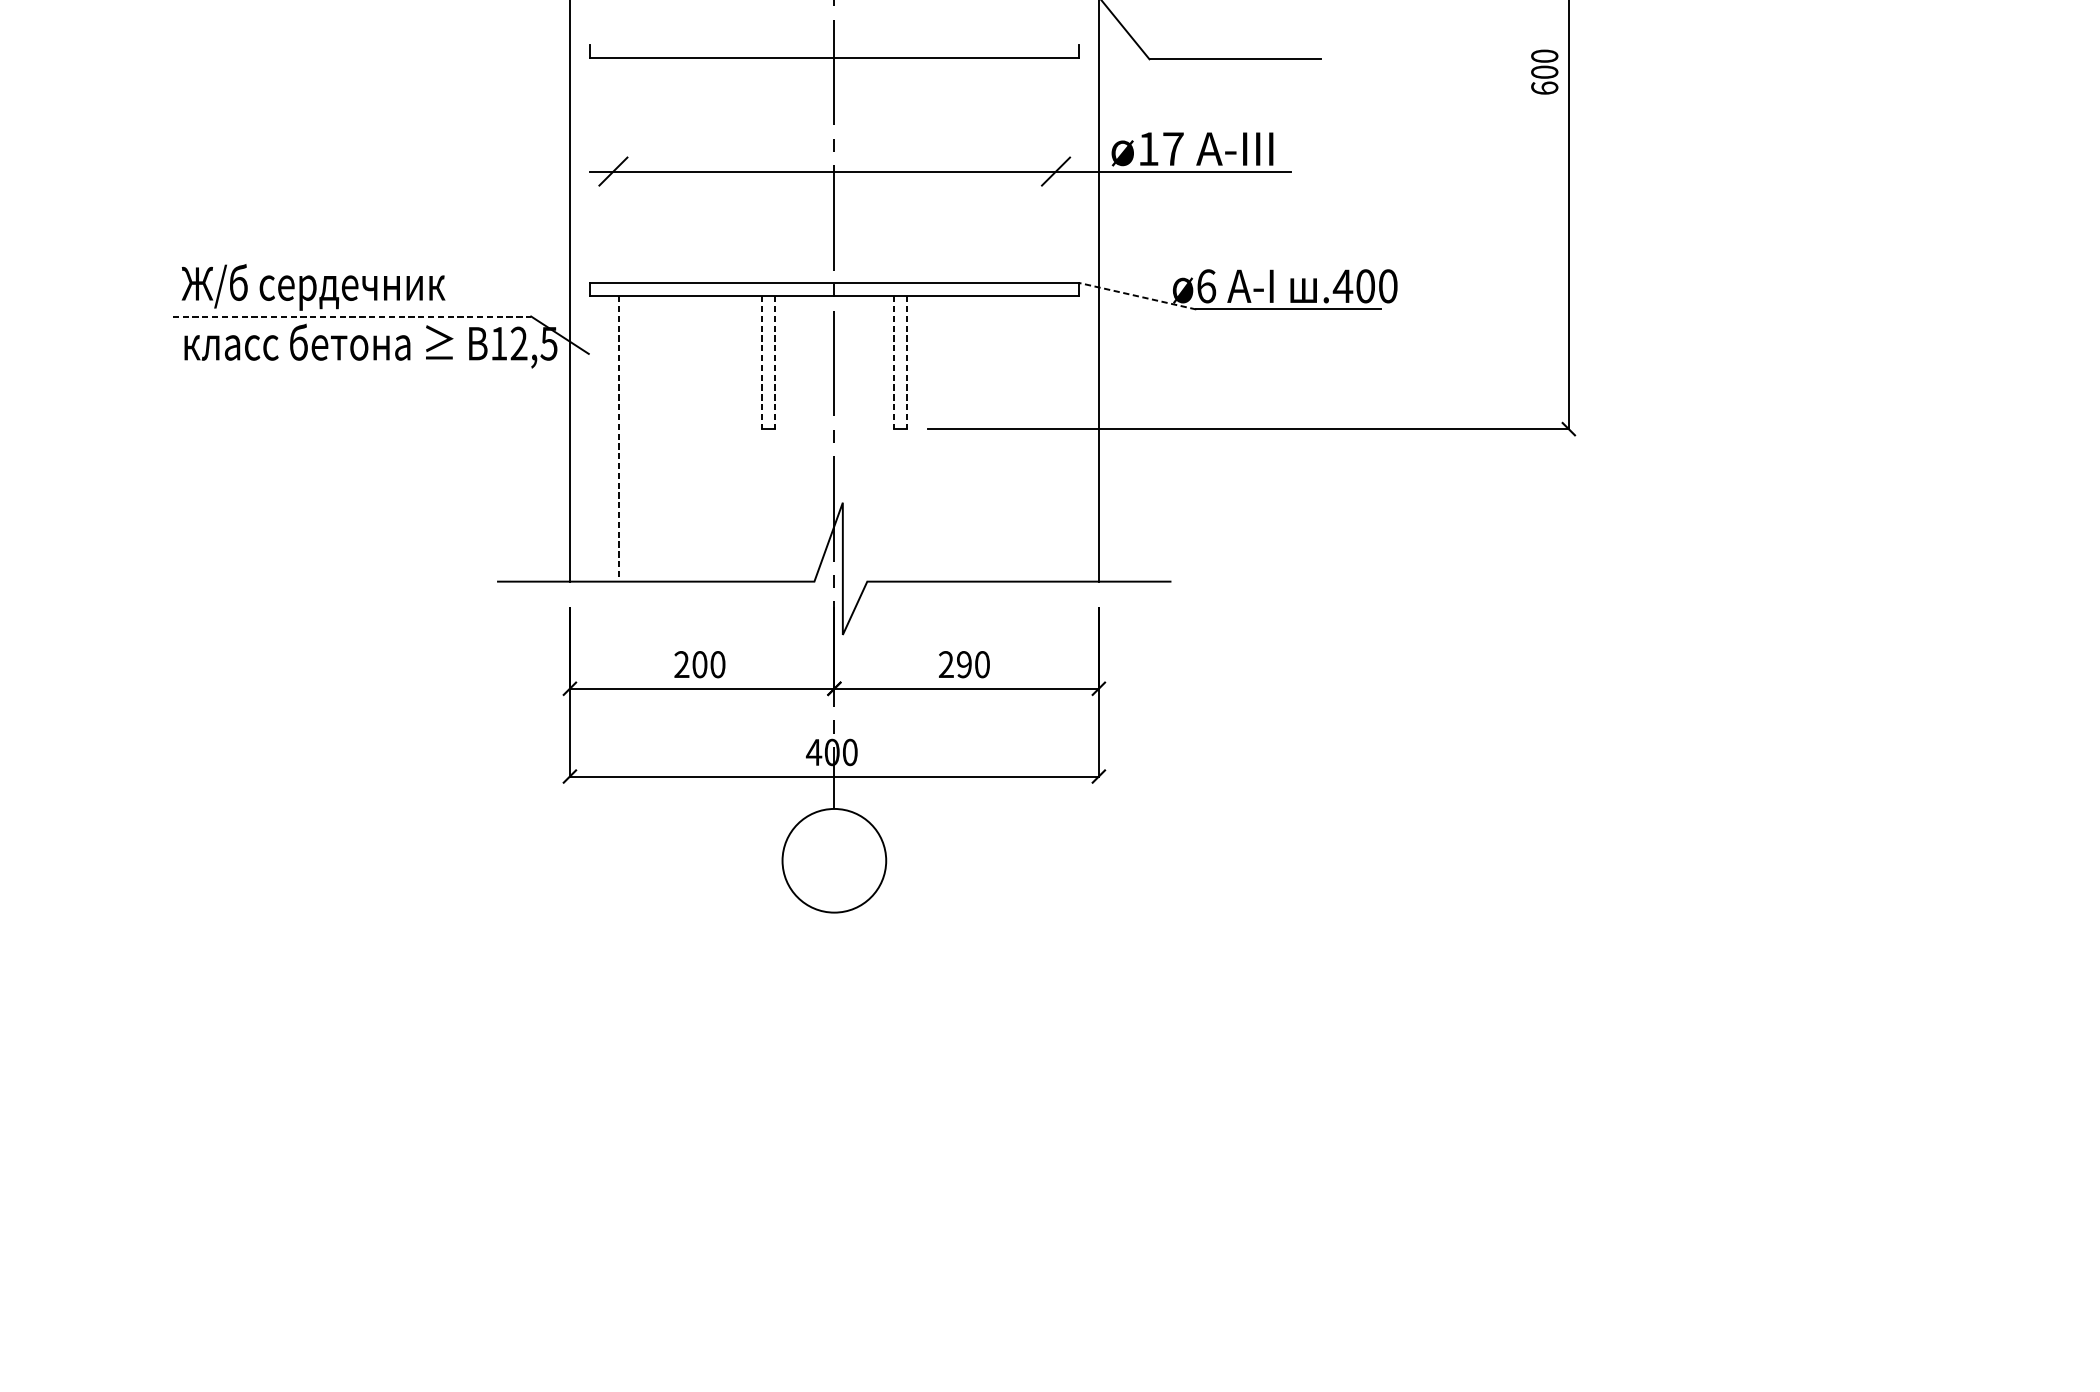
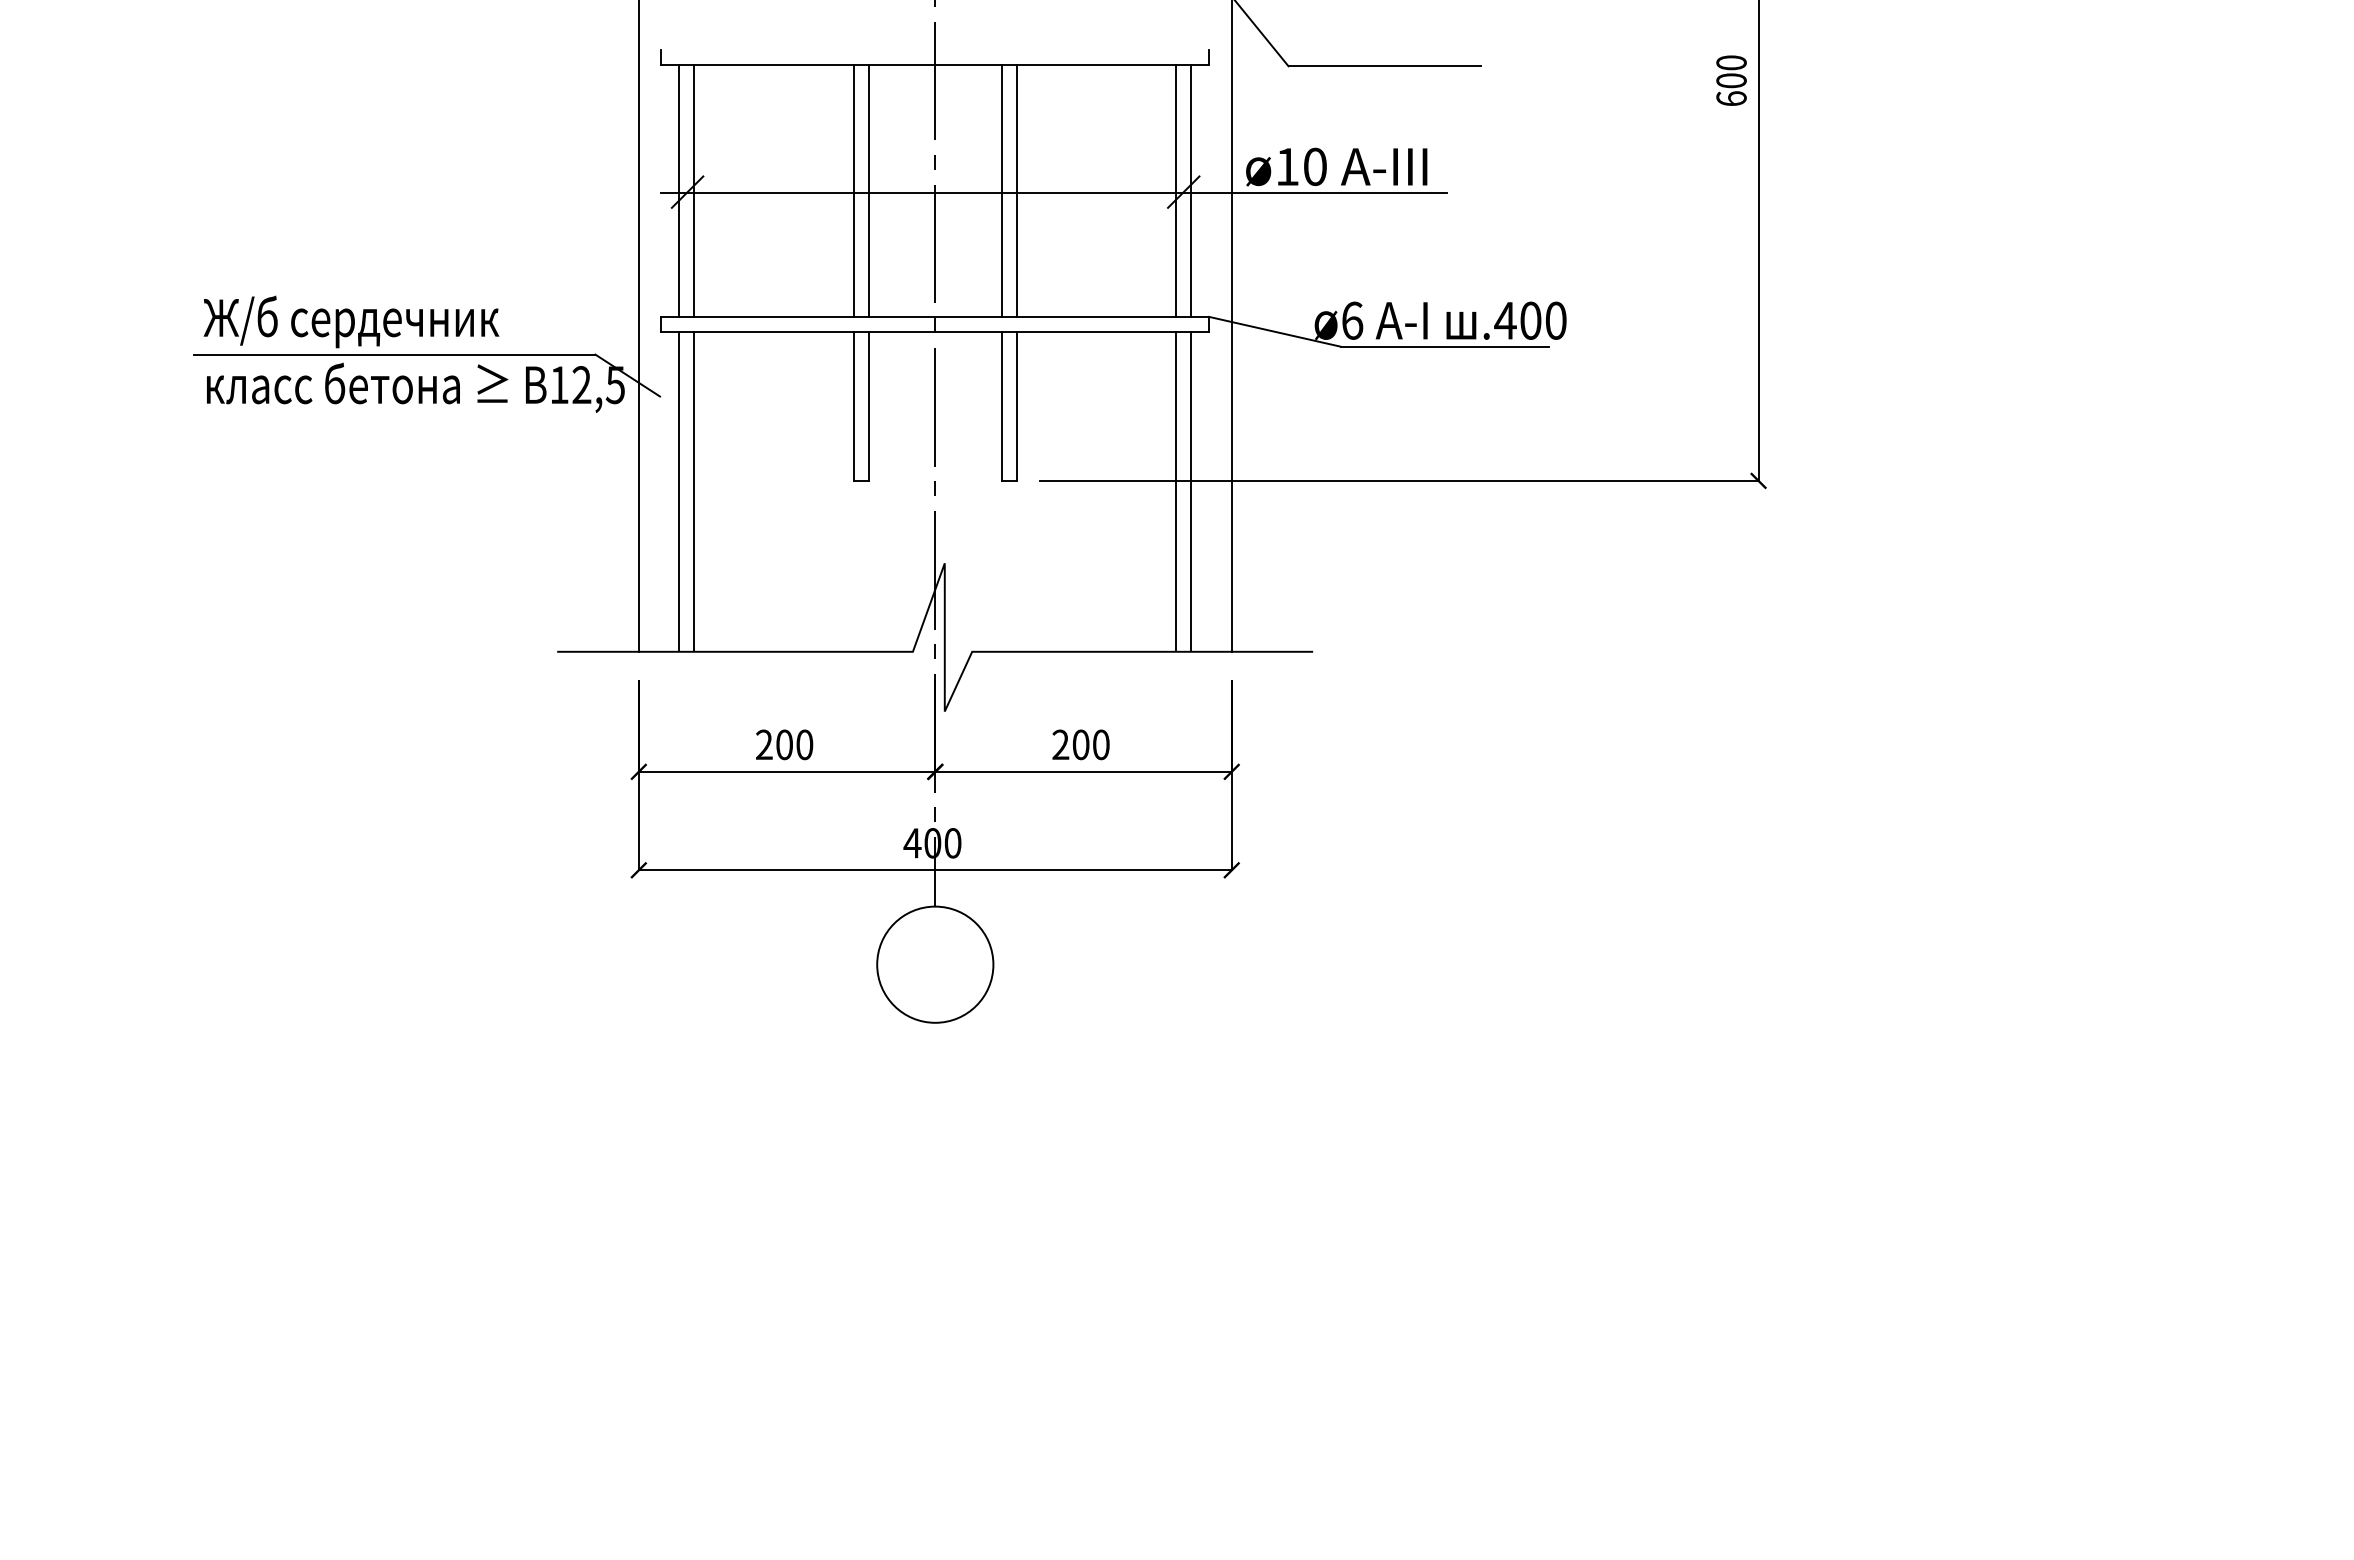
text: (1173, 148) -> (1315, 166), ø17 -> ø10
line: (606, 170) -> (679, 190), added
line: (619, 170) -> (694, 190), added
line: (762, 170) -> (854, 190), added
line: (775, 170) -> (869, 190), added
line: (893, 170) -> (1001, 190), added
line: (906, 170) -> (1016, 190), added
line: (1049, 170) -> (1176, 190), added
line: (1062, 170) -> (1190, 190), added
line: (1136, 295) -> (1274, 331), dashed -> solid
line: (351, 316) -> (394, 354), dashed -> solid
line: (762, 362) -> (854, 406), dashed -> solid
line: (775, 362) -> (869, 406), dashed -> solid
line: (893, 362) -> (1001, 406), dashed -> solid
line: (906, 362) -> (1016, 406), dashed -> solid
line: (606, 438) -> (679, 491), added
line: (619, 438) -> (694, 491), dashed -> solid
line: (1049, 438) -> (1176, 491), added
line: (1062, 438) -> (1190, 491), added
text: (963, 664) -> (1080, 744), 290 -> 200

